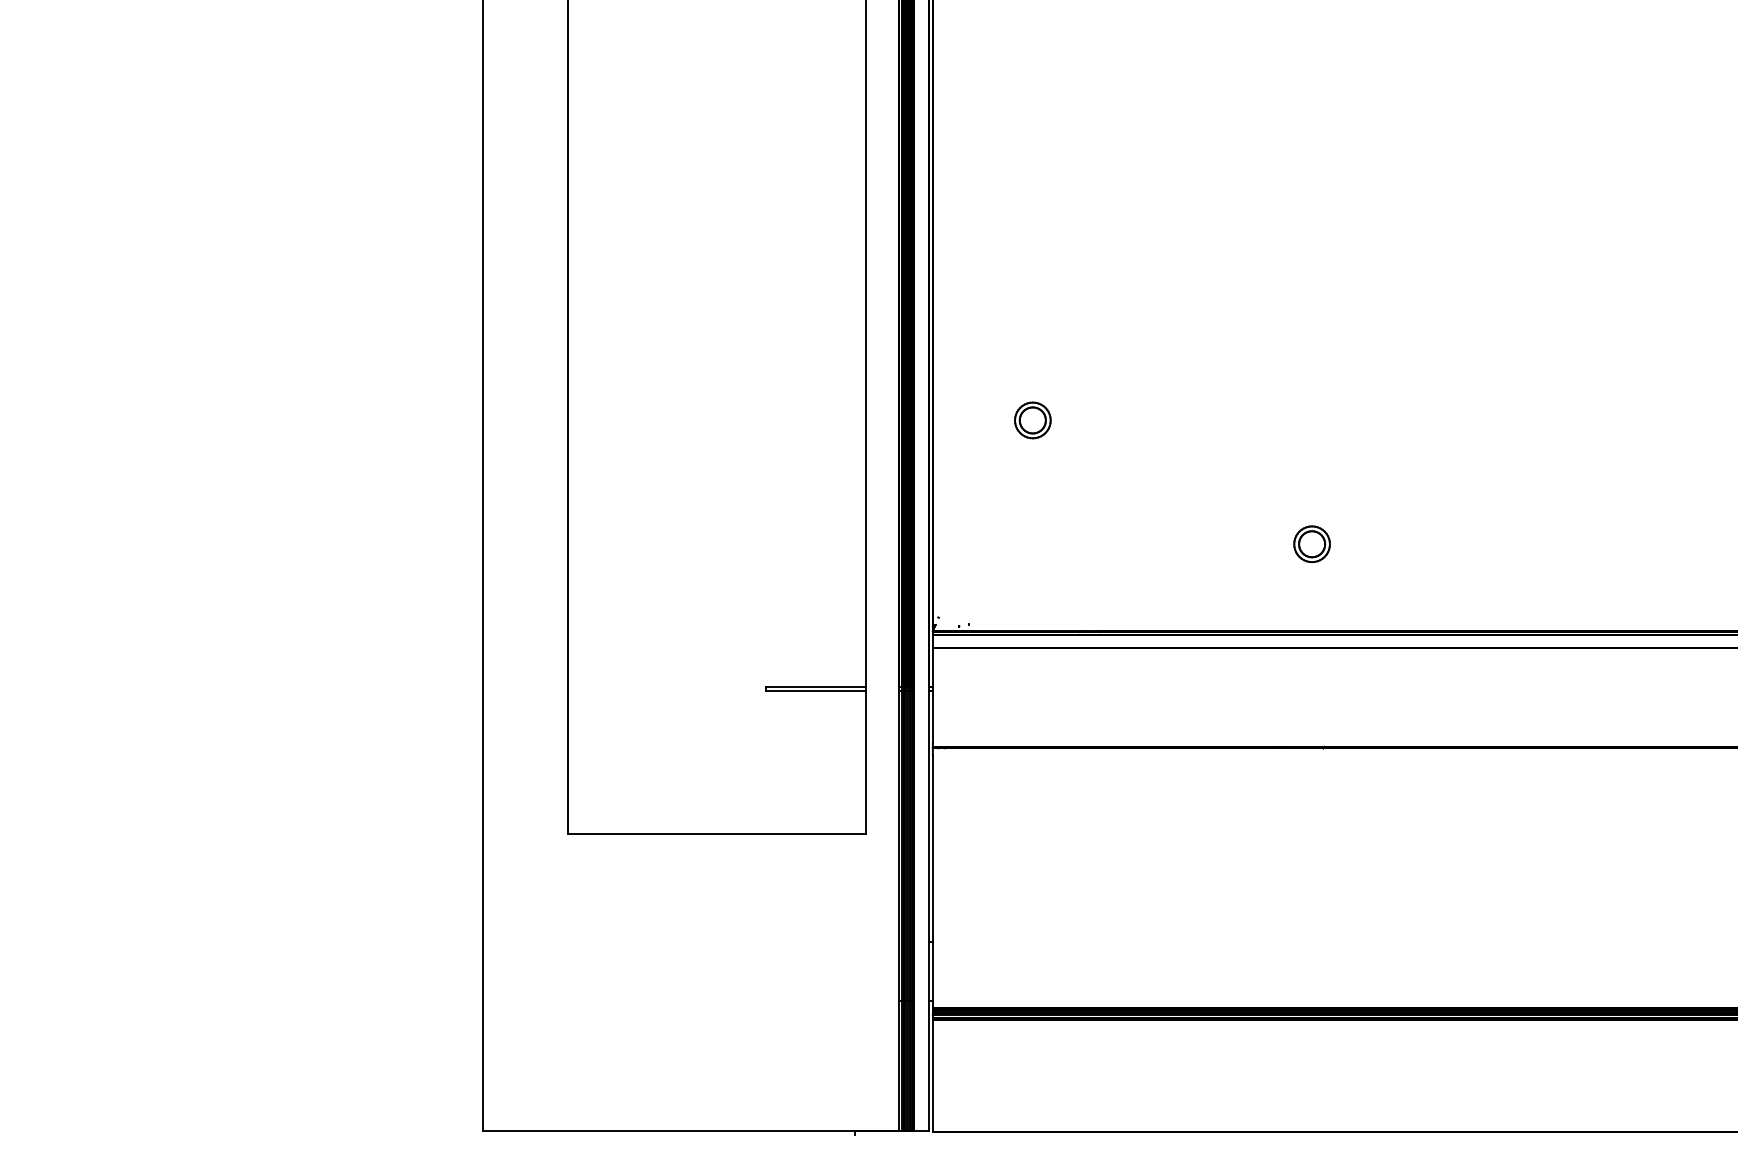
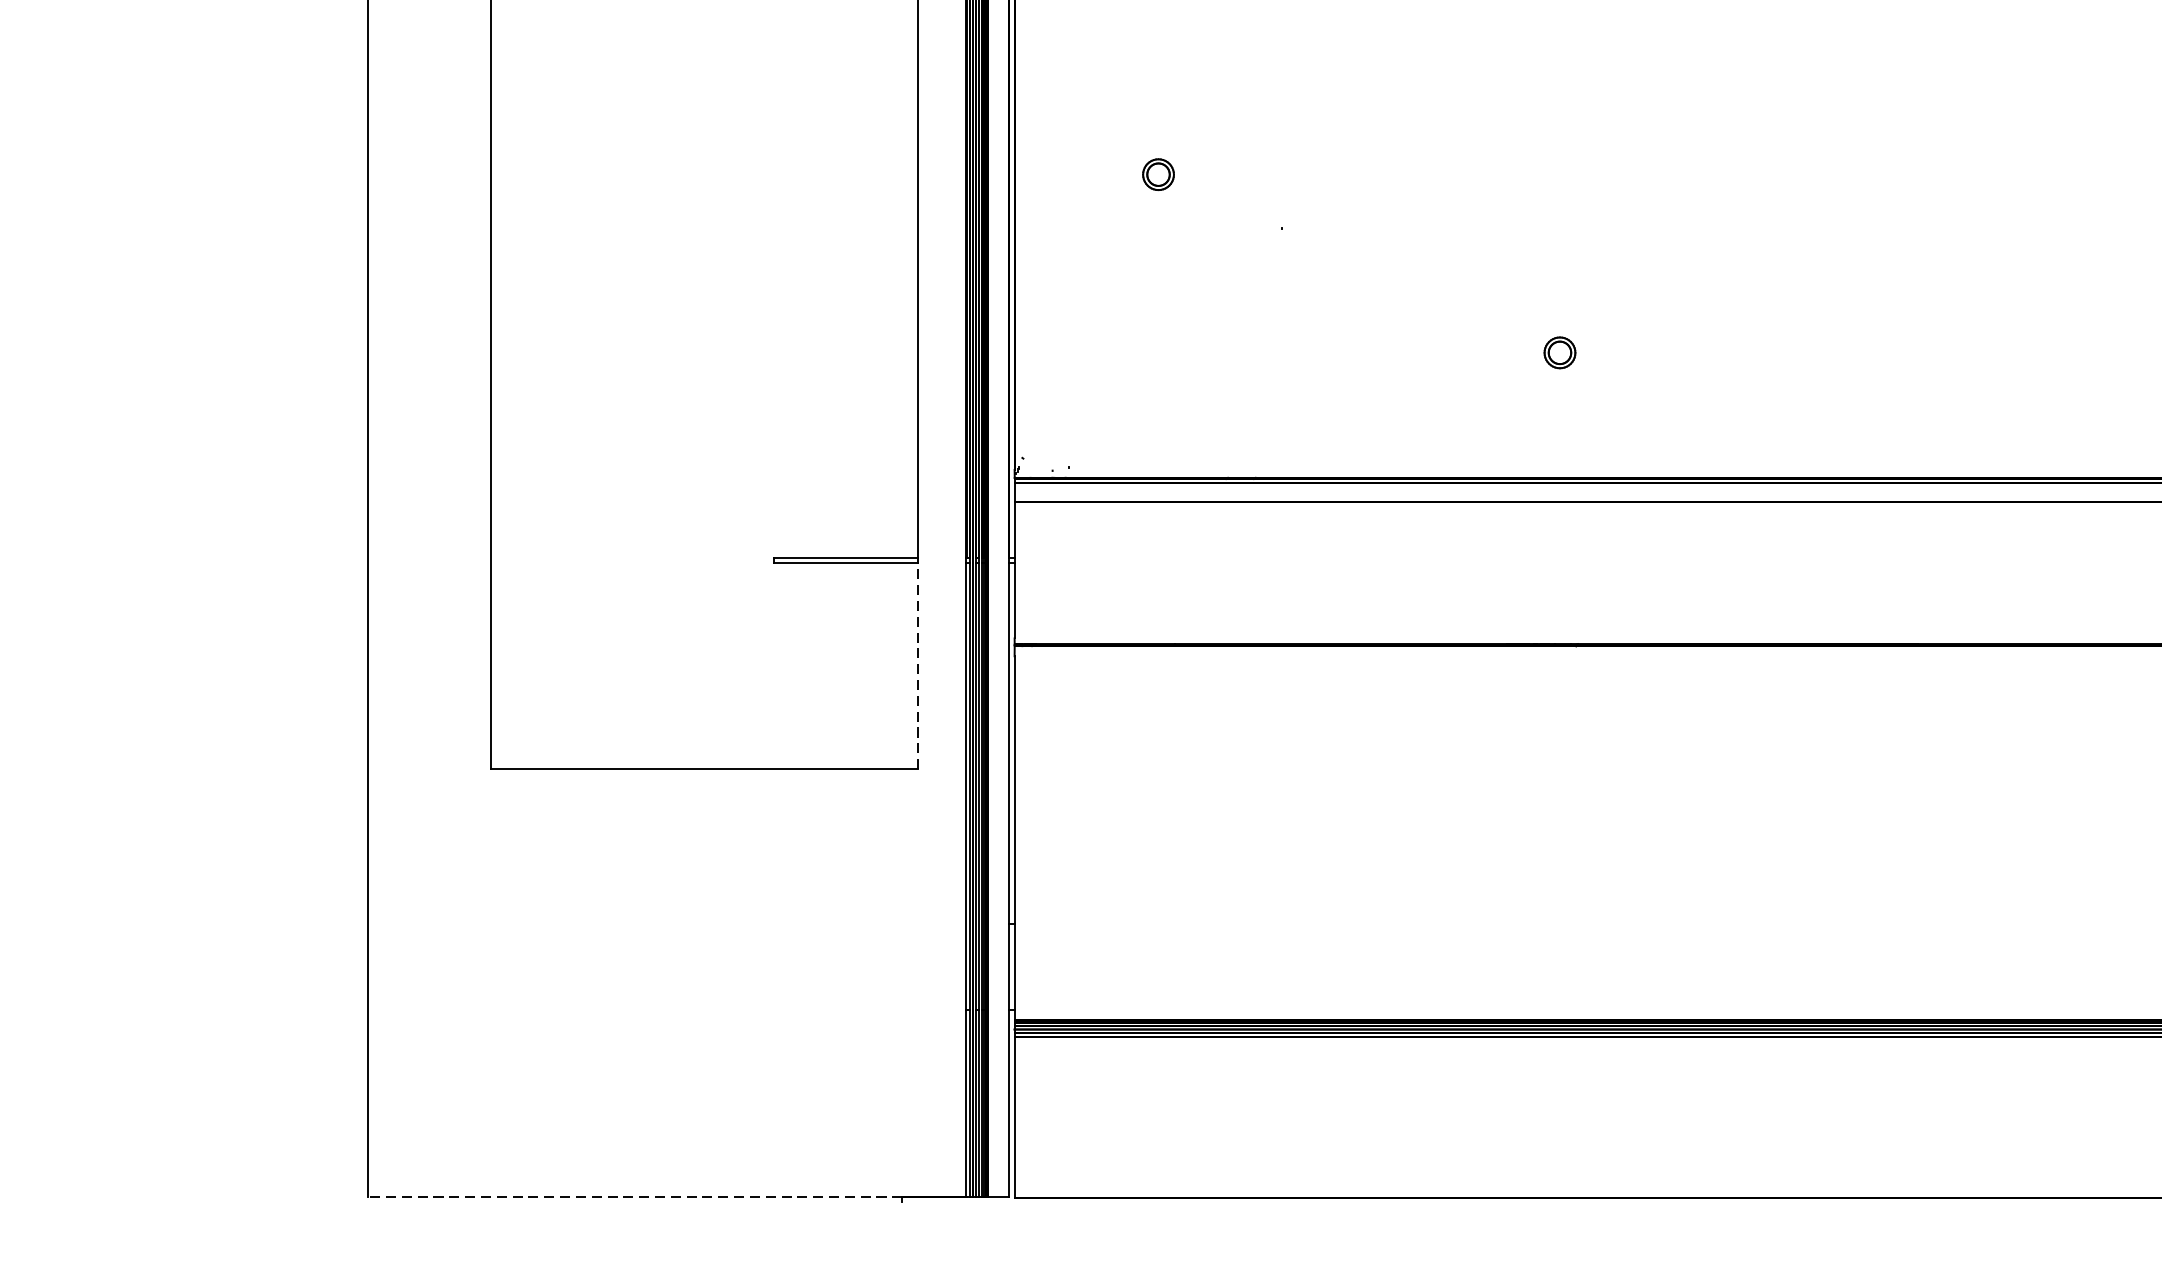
part: (1032, 420) -> (1157, 174), size x0.6
part: (1311, 544) -> (1559, 353), size x0.6
line: (865, 762) -> (917, 666), solid -> dashed
line: (668, 1131) -> (634, 1197), solid -> dashed

